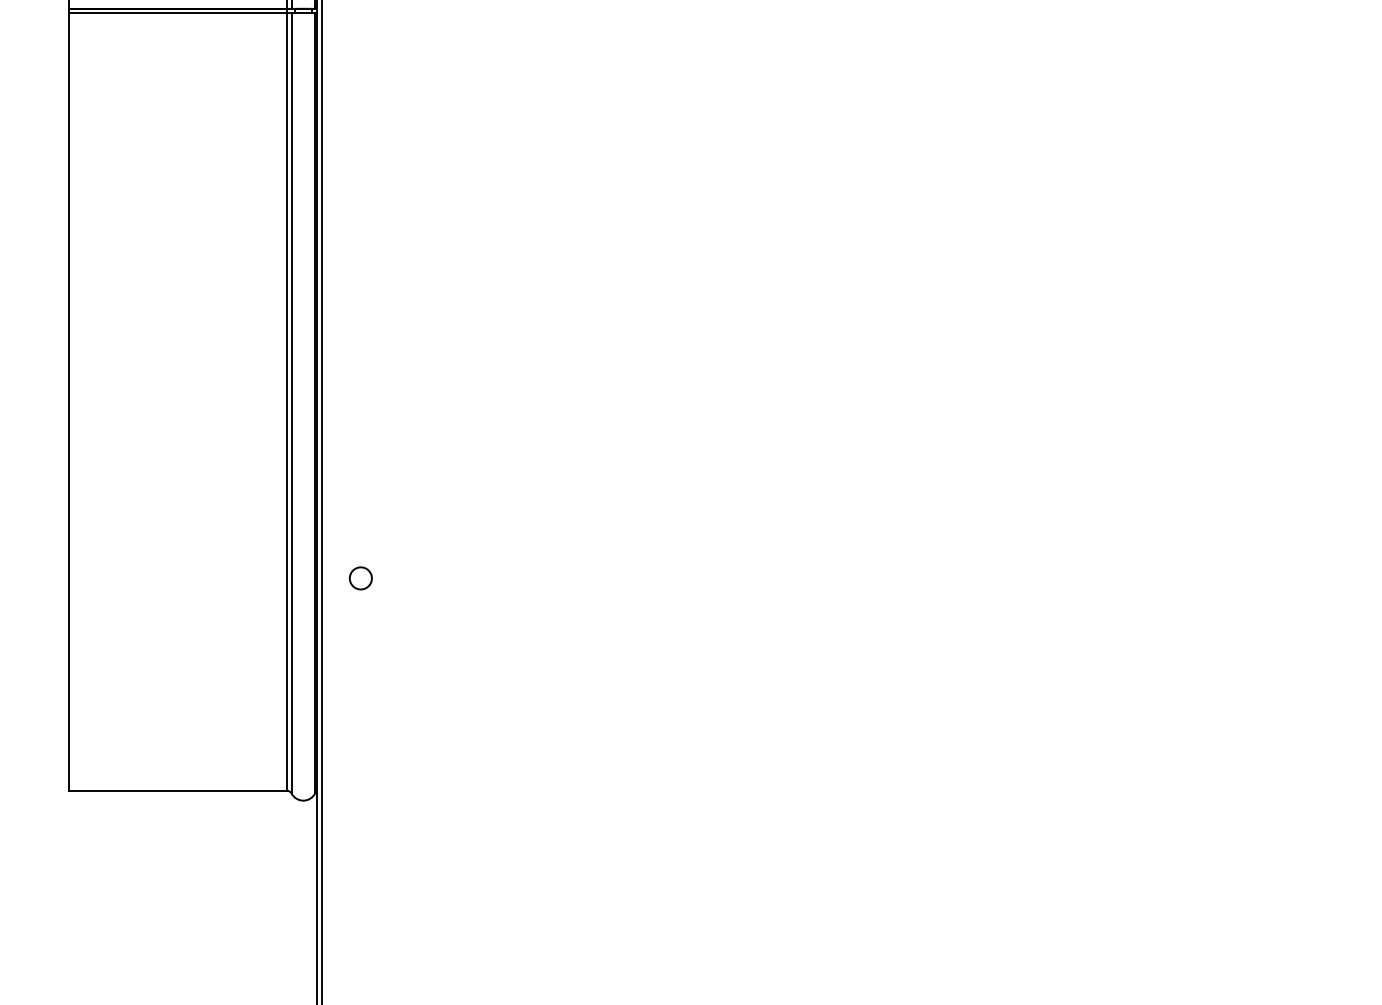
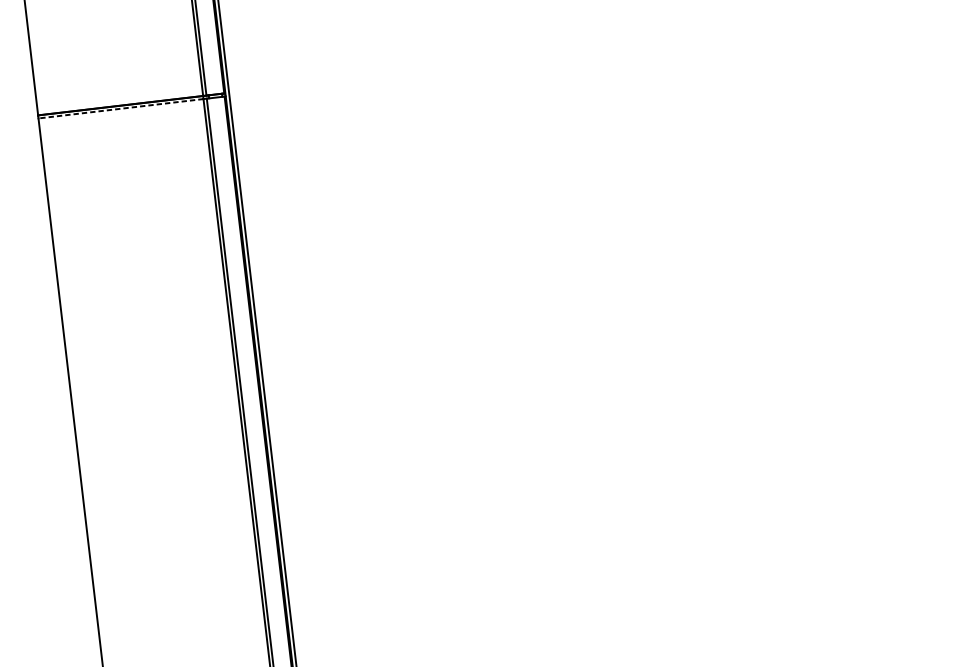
line: (177, 13) -> (120, 109), solid -> dashed
circle: (360, 578) -> (309, 519), removed

